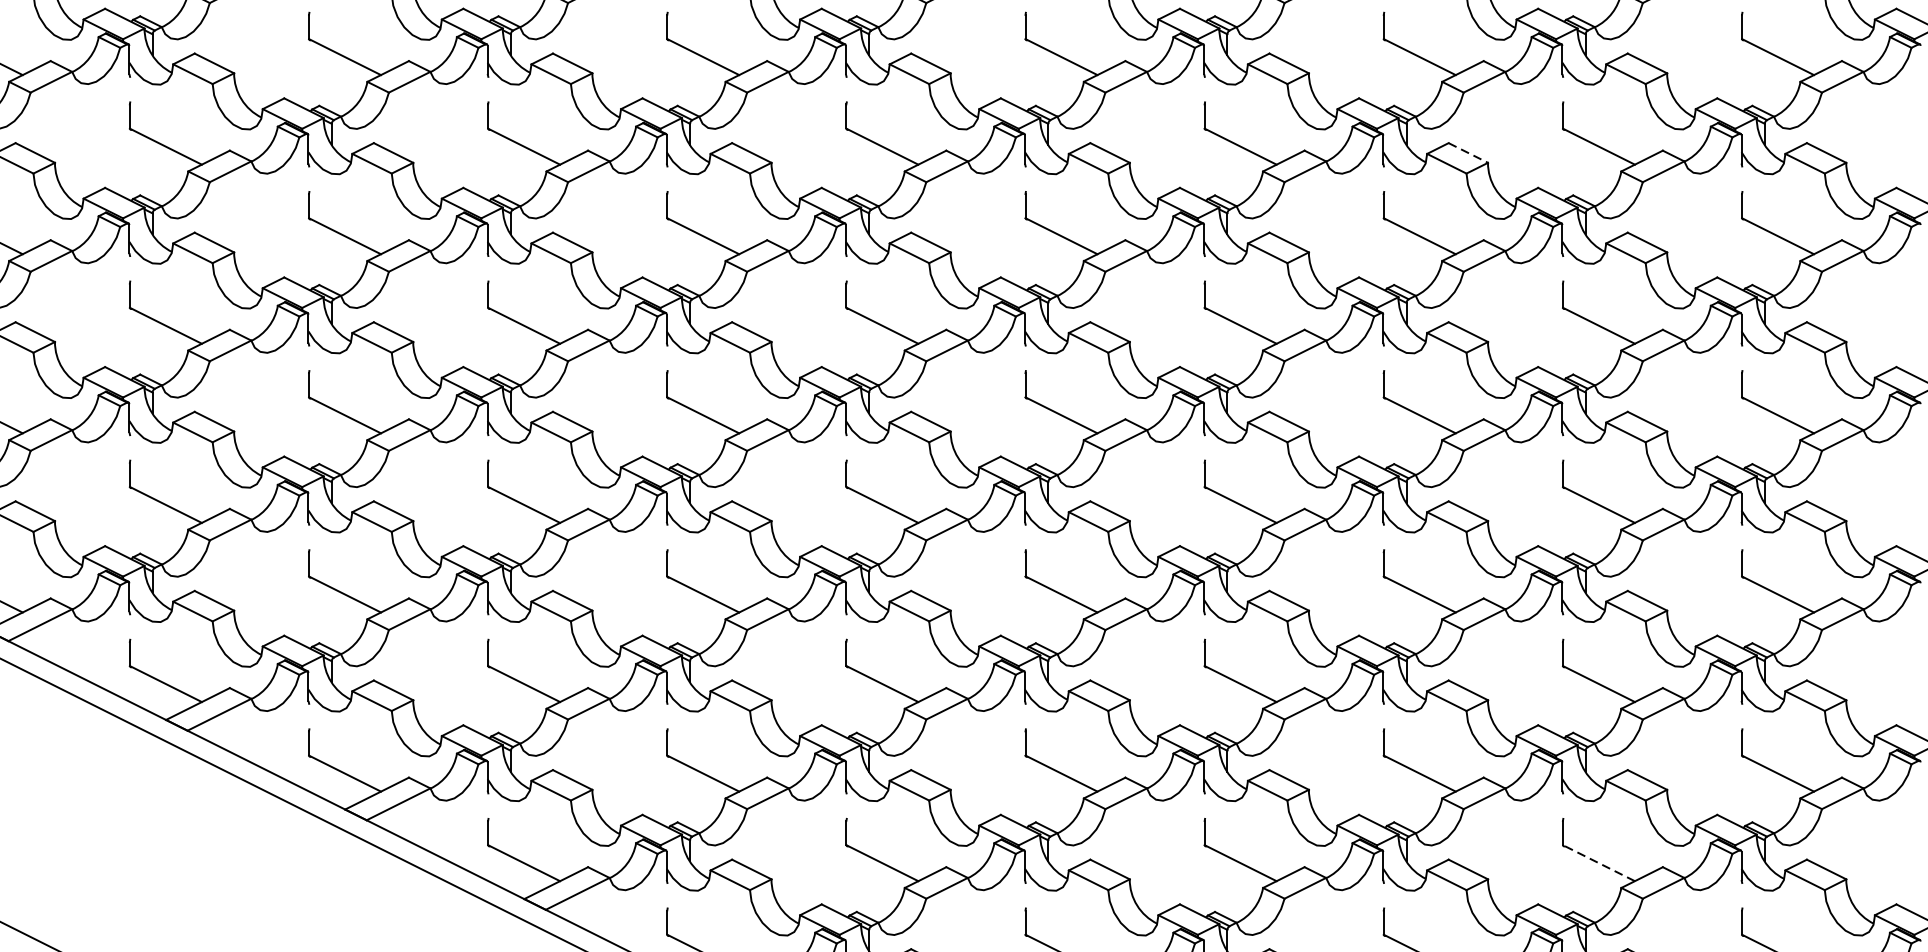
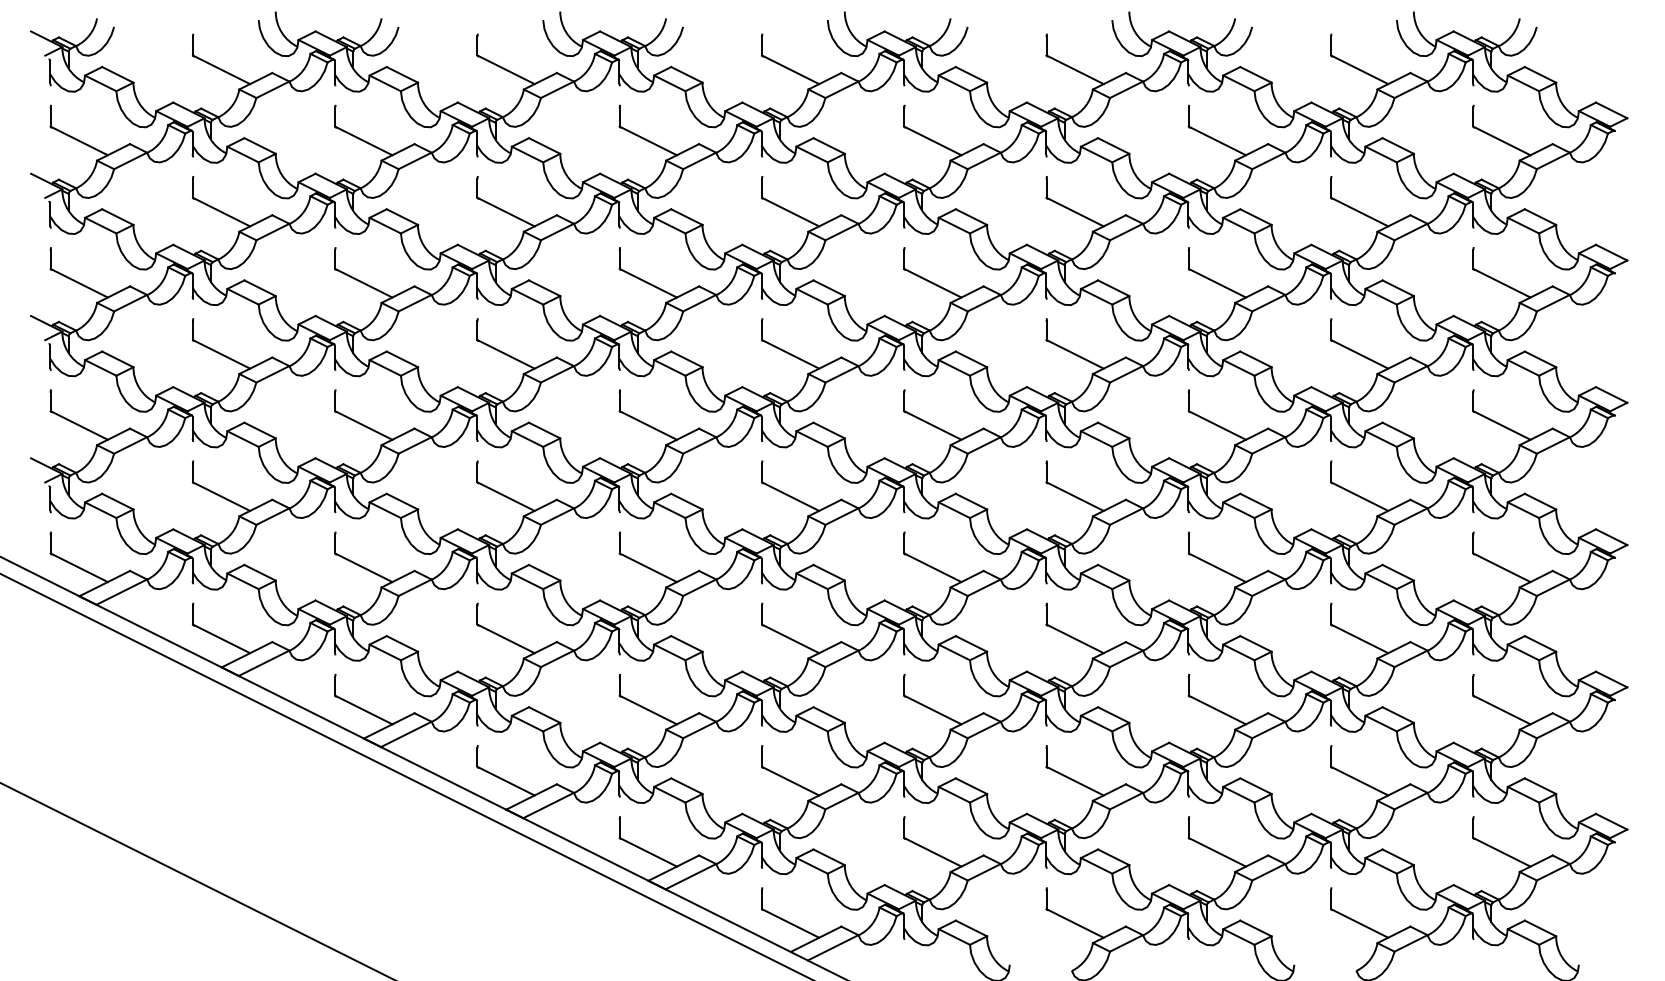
line: (1467, 153) -> (1255, 217), dashed -> solid
line: (1598, 863) -> (1359, 781), dashed -> solid

